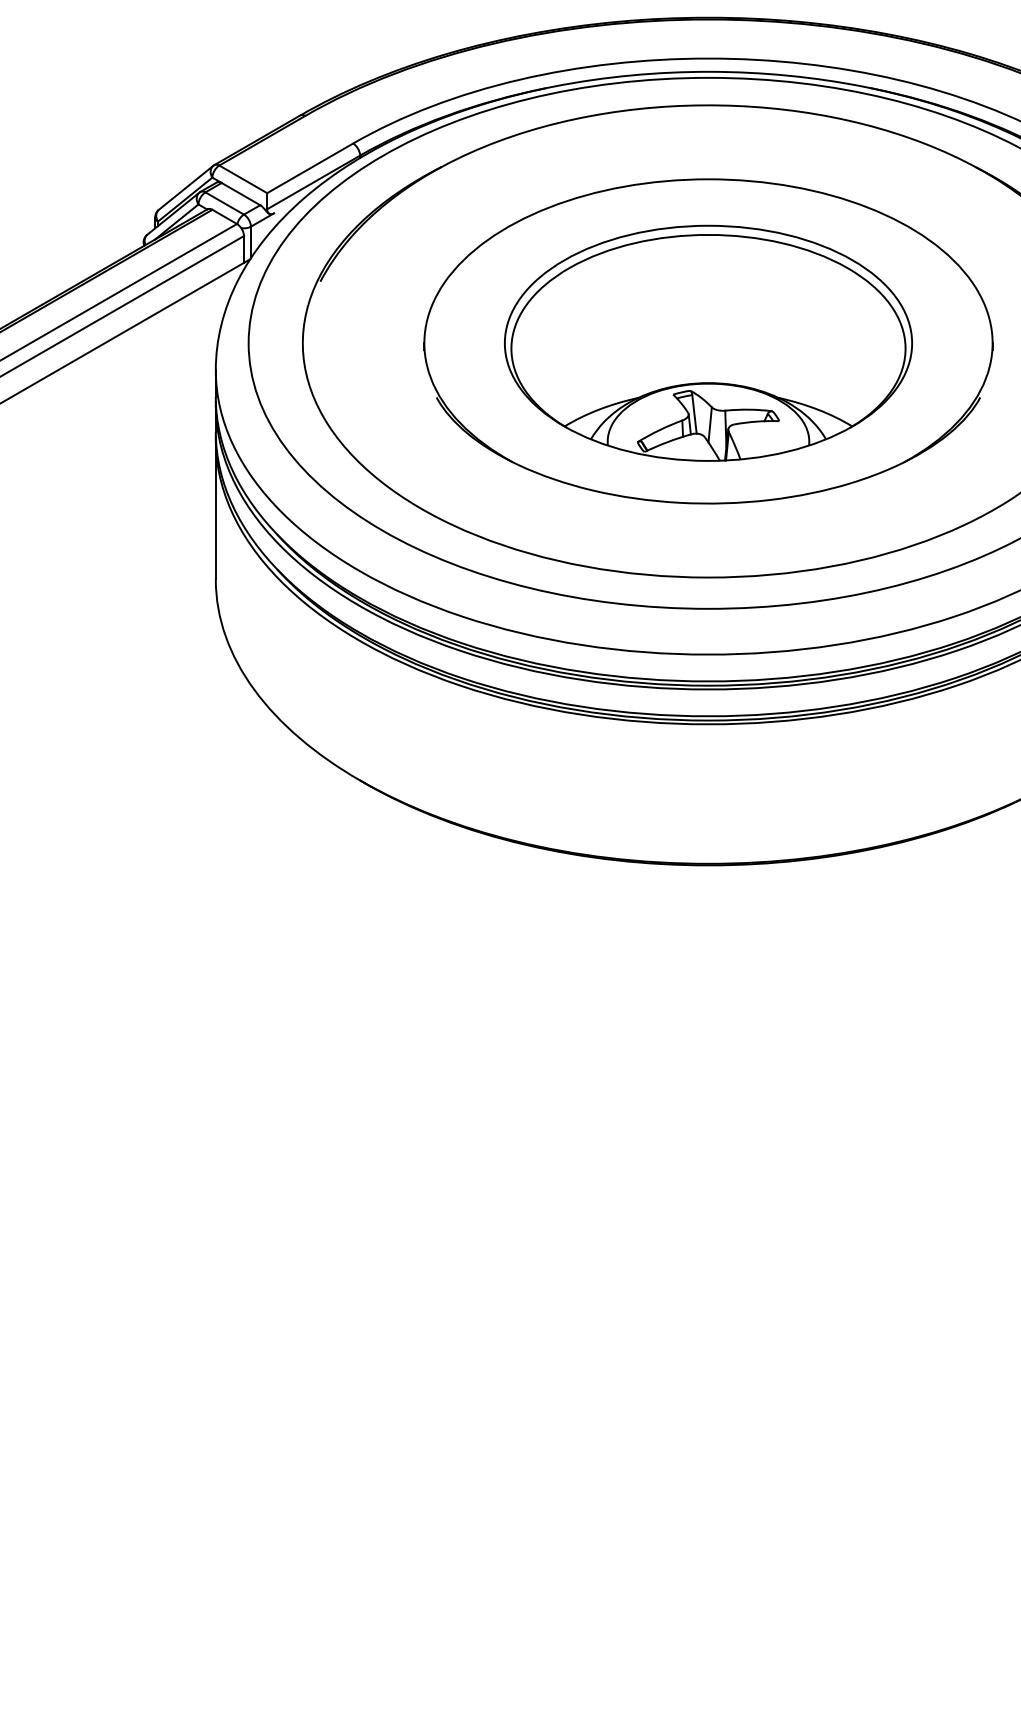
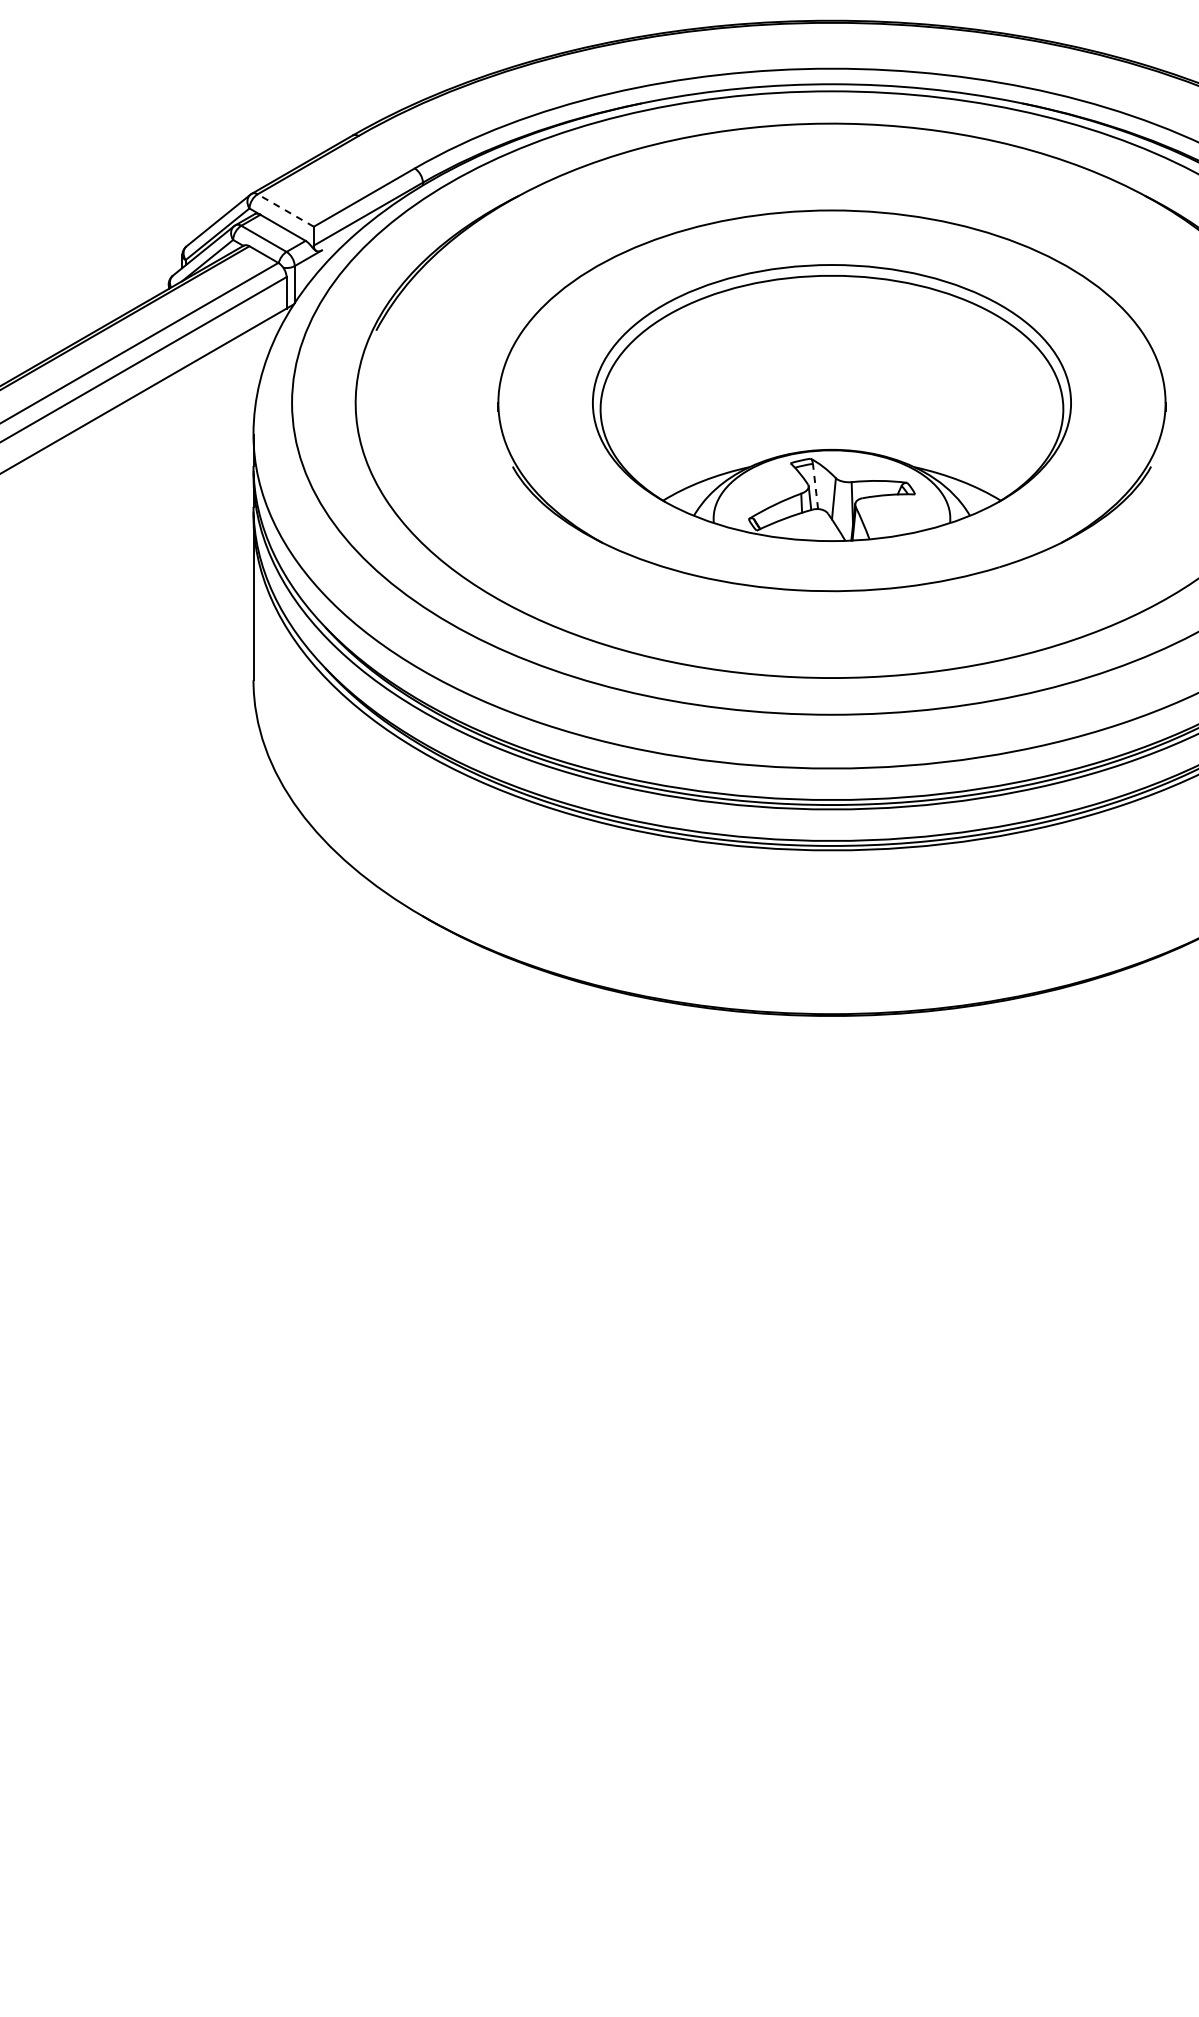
line: (243, 179) -> (285, 210), solid -> dashed
line: (694, 414) -> (815, 486), solid -> dashed

